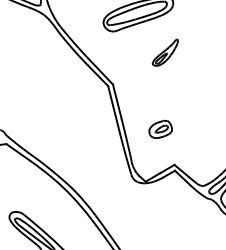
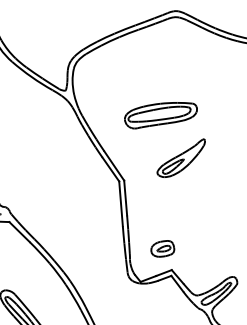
part: (164, 52) -> (180, 157), size x1.67
part: (160, 129) -> (162, 248), moved

